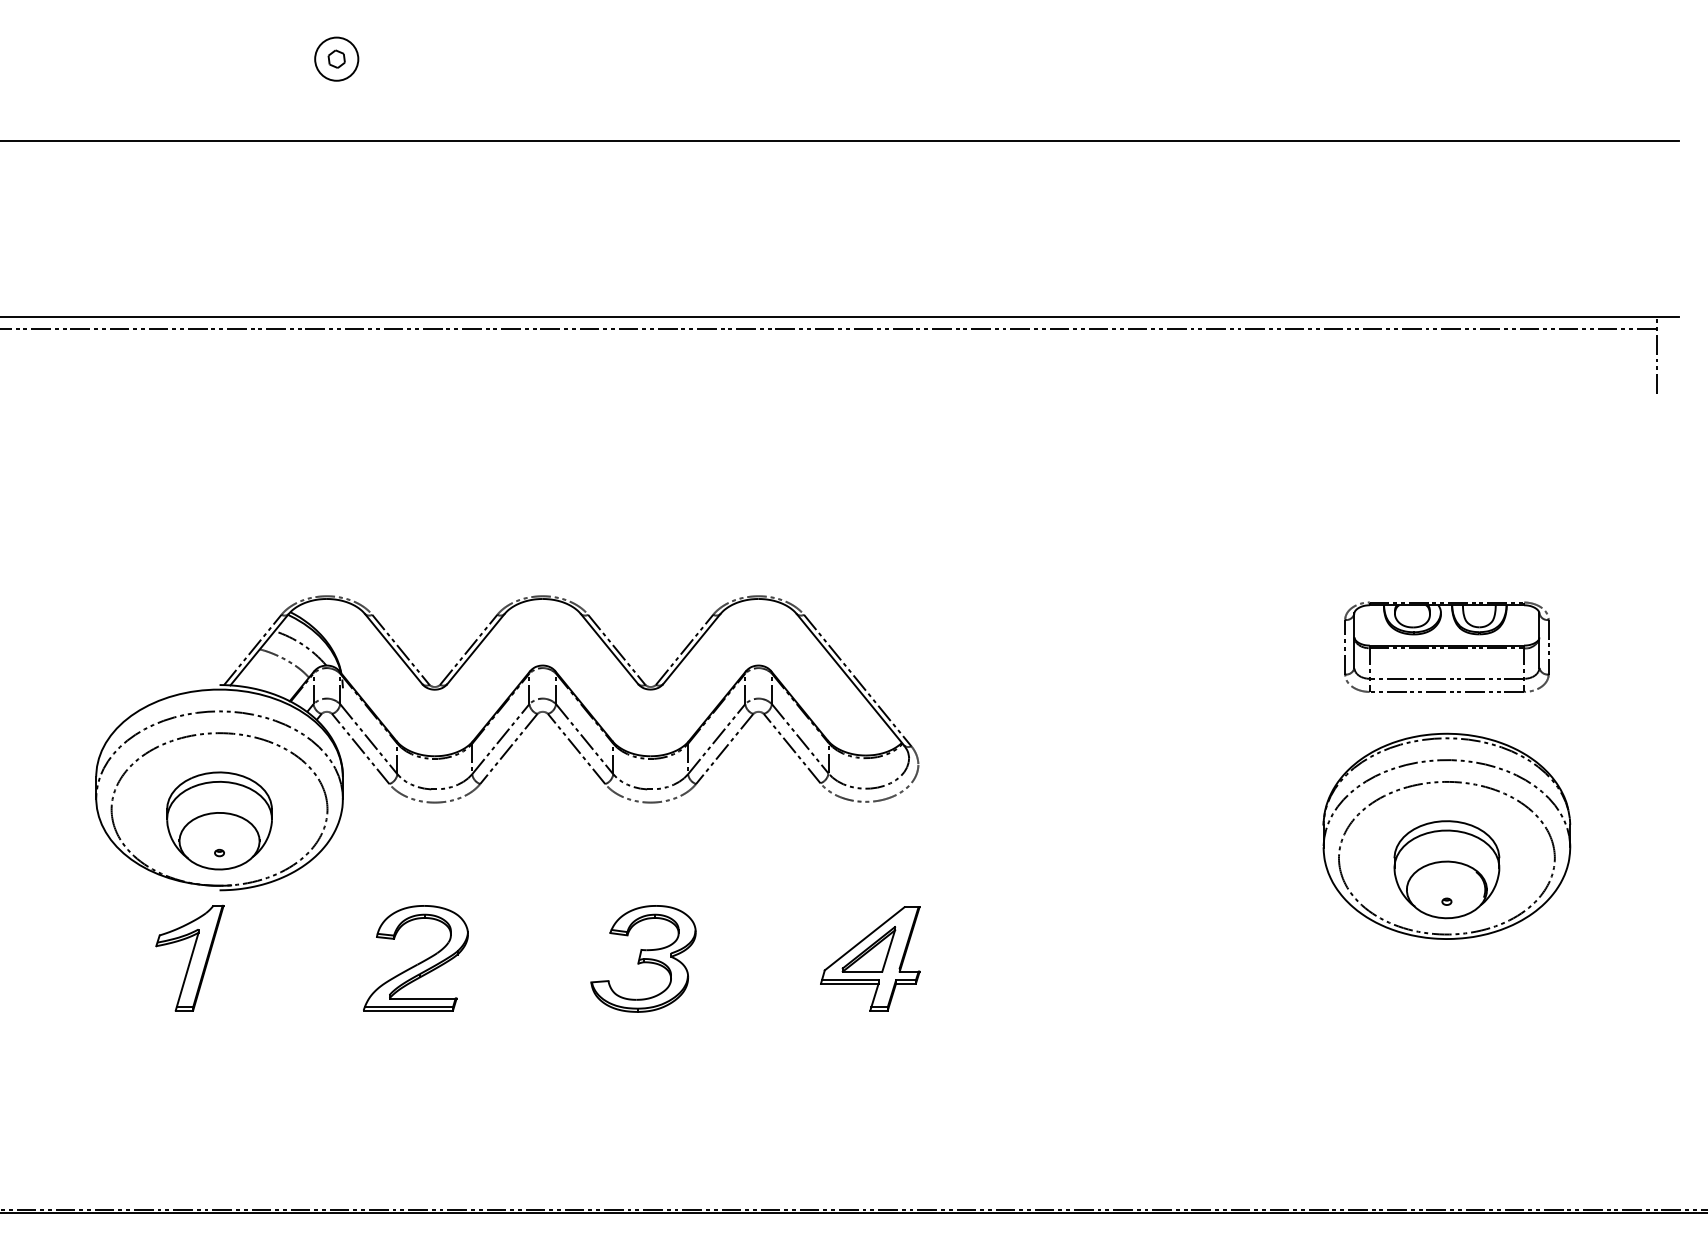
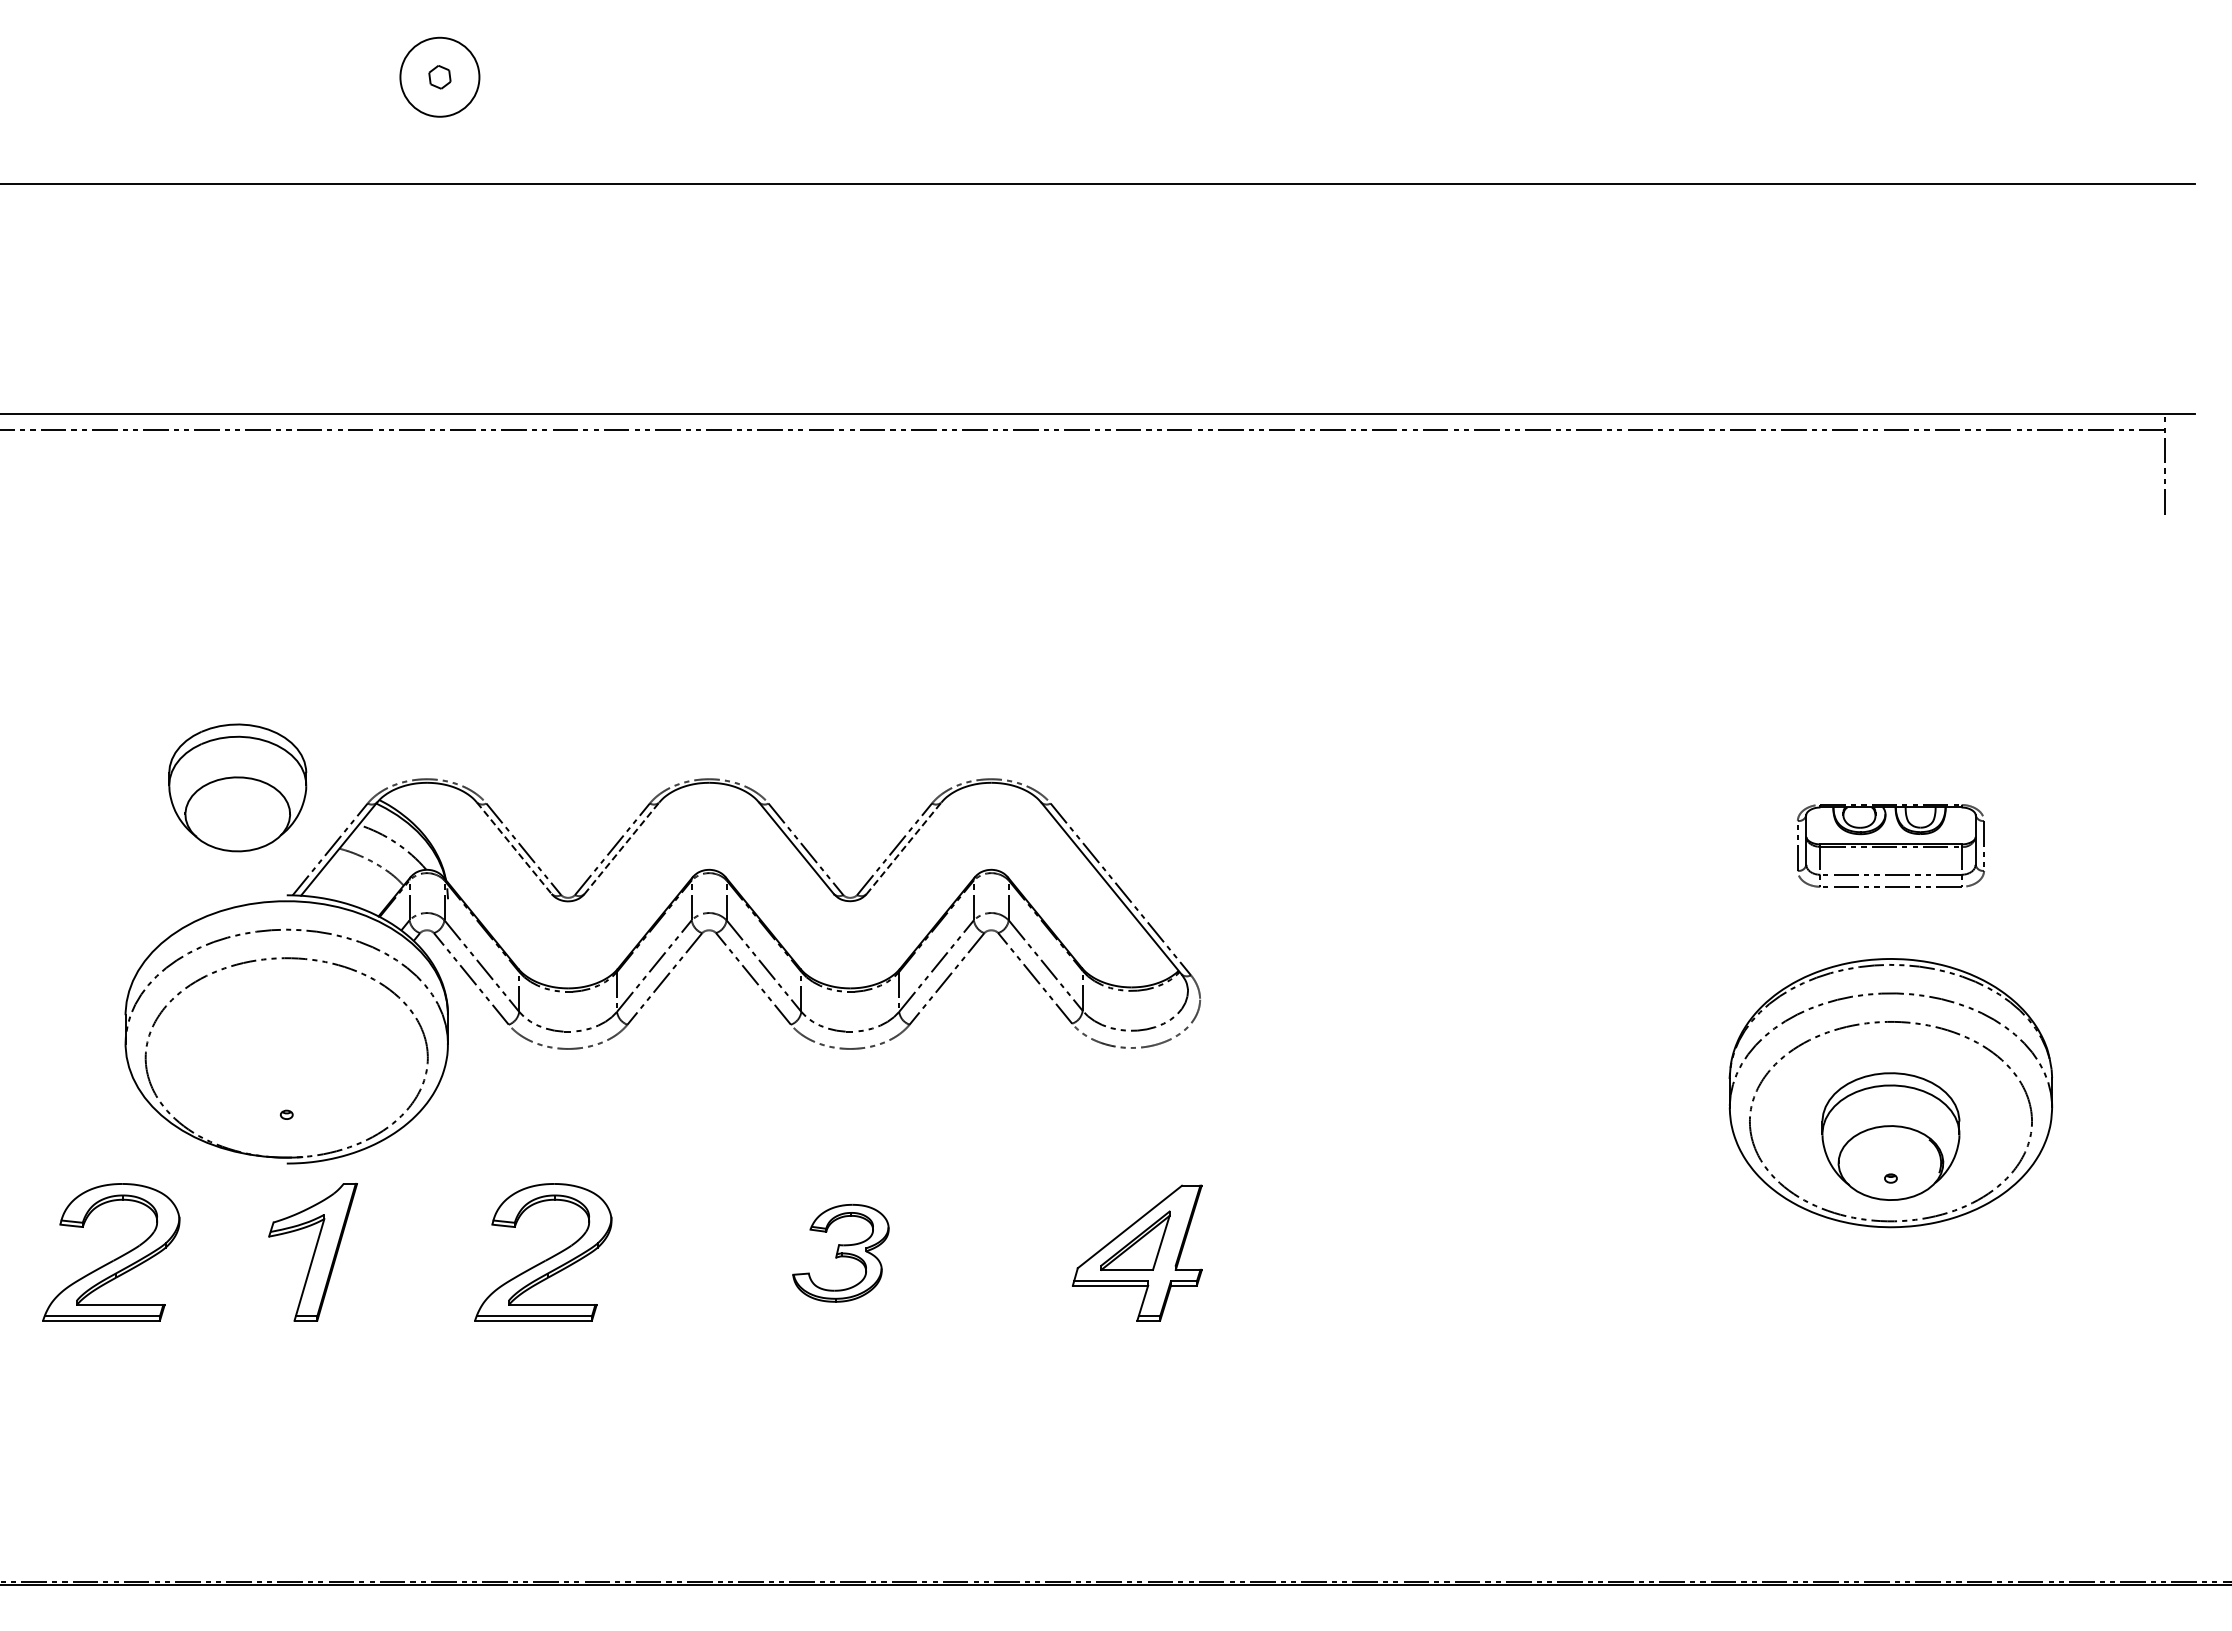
circle: (336, 59) -> (439, 77), size x1.4
part: (1446, 646) -> (1890, 845), size x0.7
line: (476, 648) -> (622, 847), solid -> dashed
line: (692, 648) -> (904, 847), solid -> dashed
line: (393, 649) -> (514, 848), solid -> dashed
part: (219, 820) -> (237, 787), moved
part: (189, 958) -> (312, 1252), moved
part: (643, 959) -> (840, 1253), size x0.7
part: (88, 962) -> (115, 1258), added

